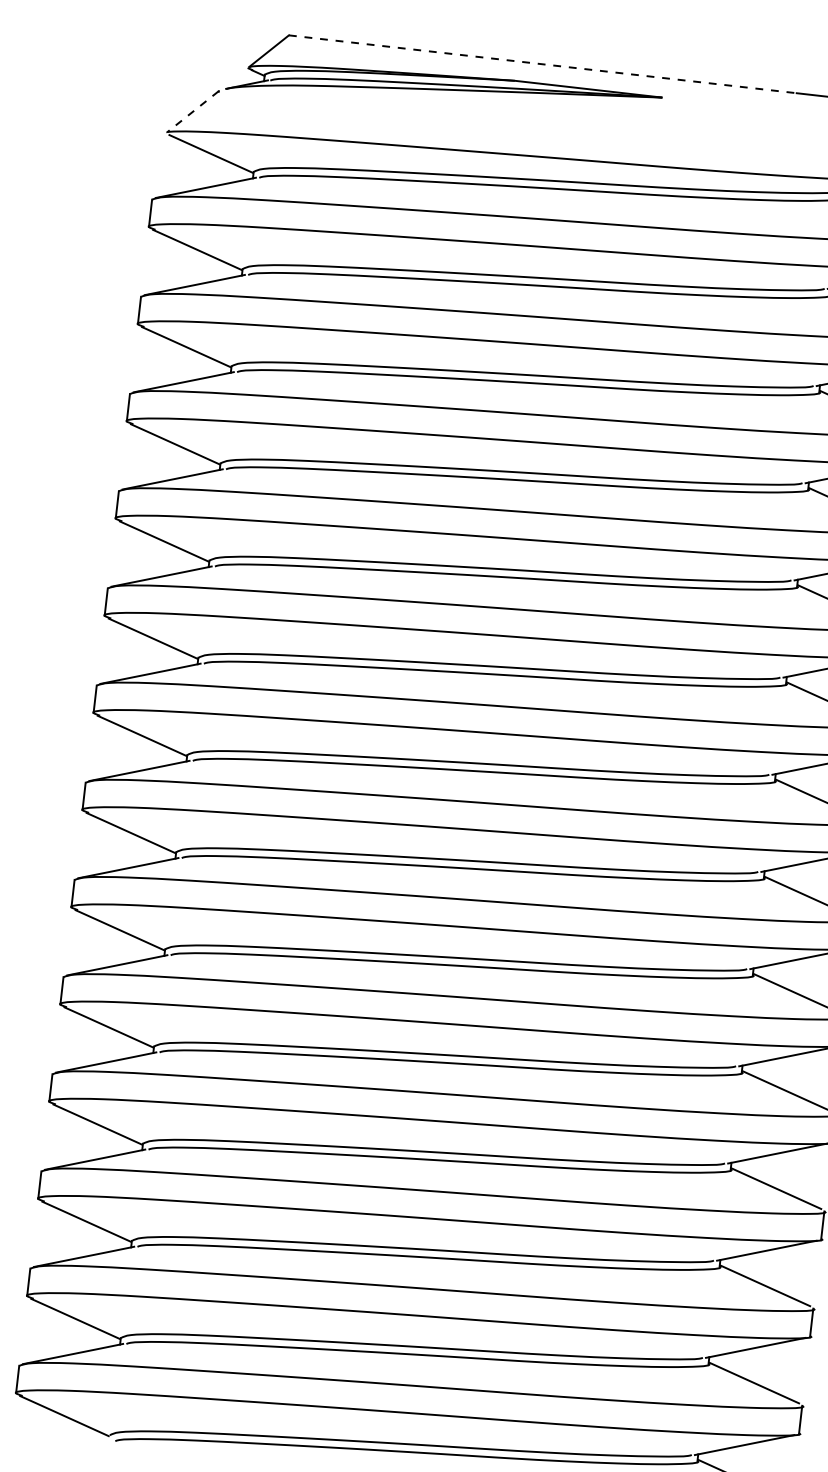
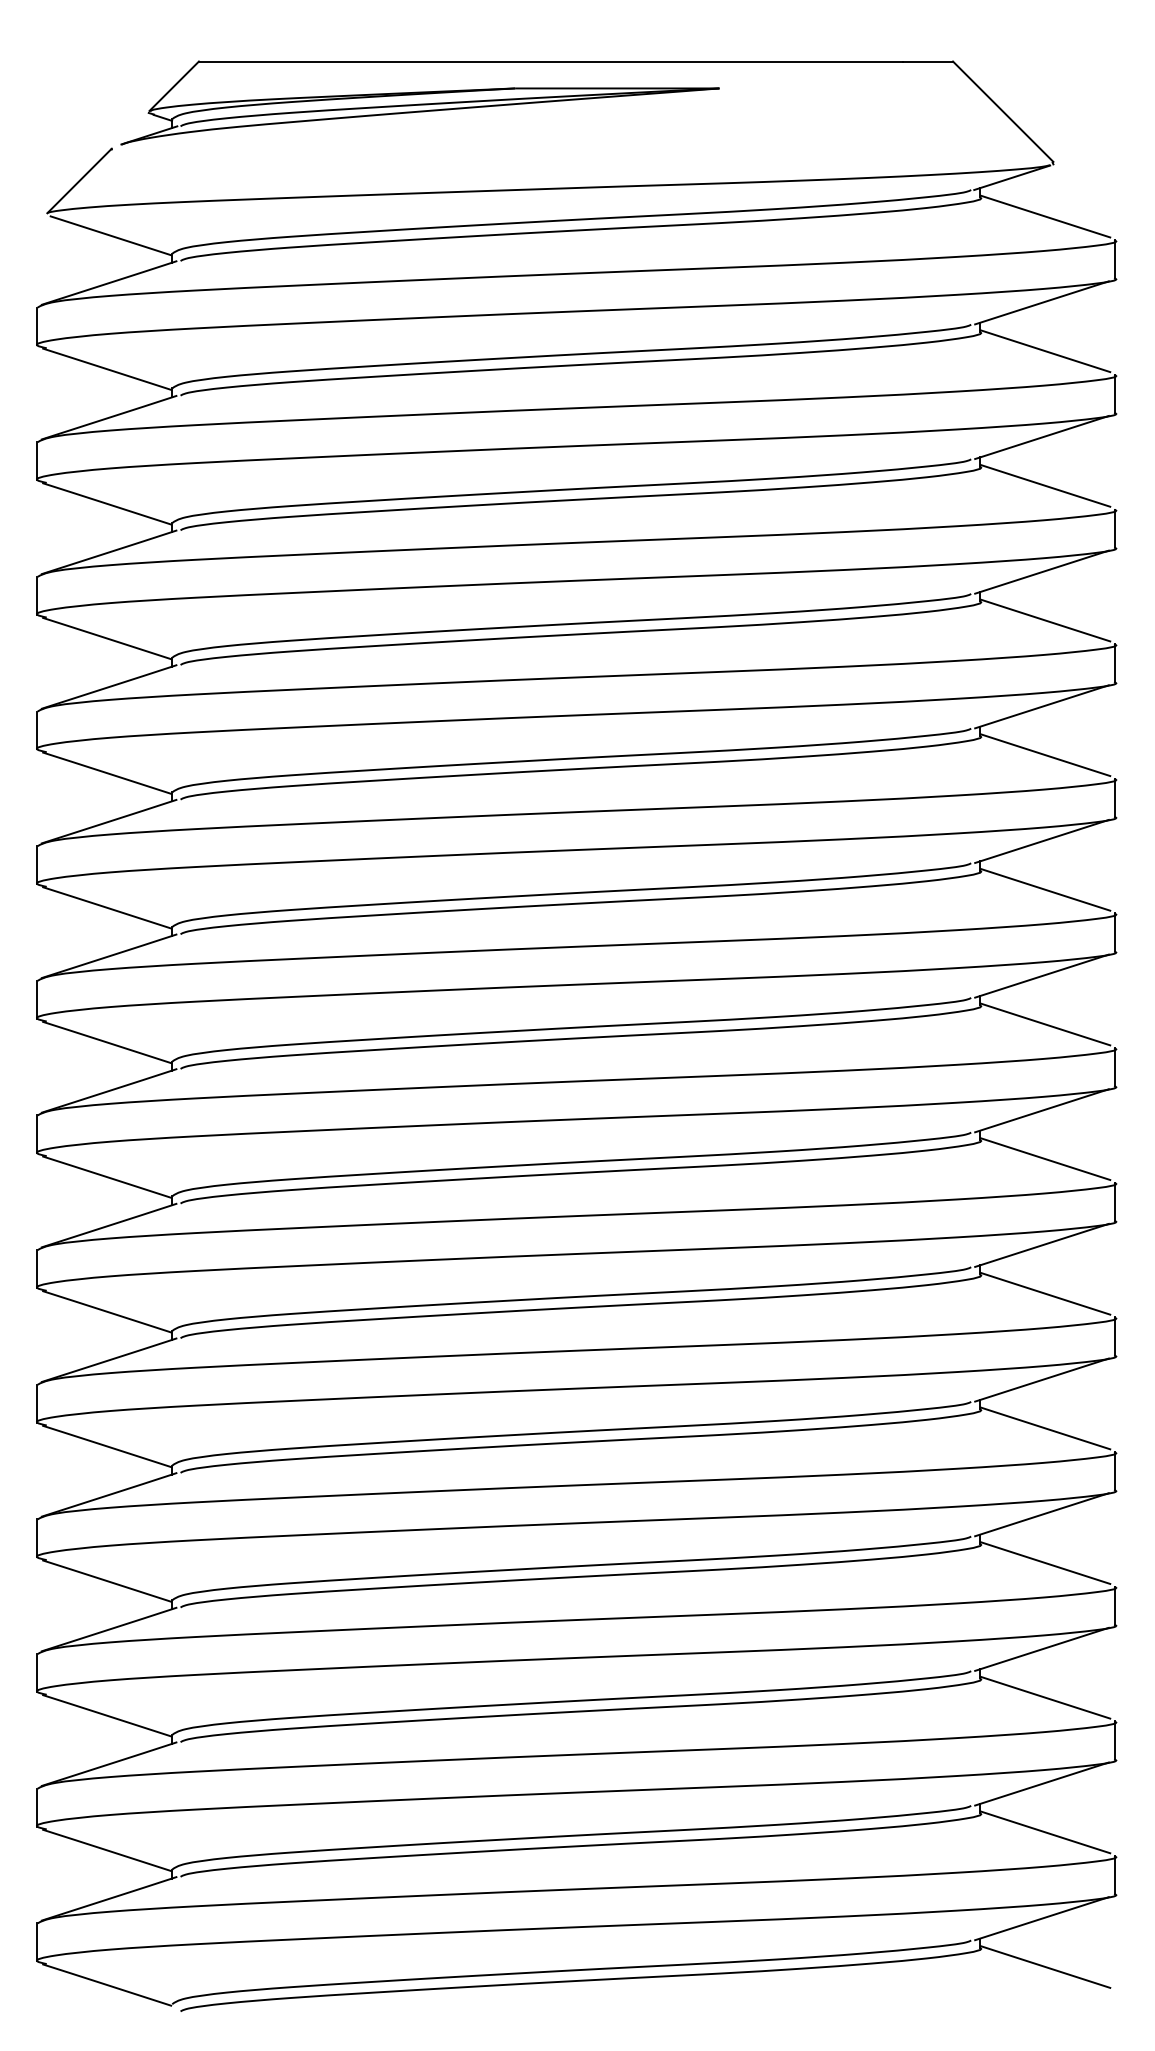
line: (542, 64) -> (550, 61), dashed -> solid
line: (192, 112) -> (79, 181), dashed -> solid

